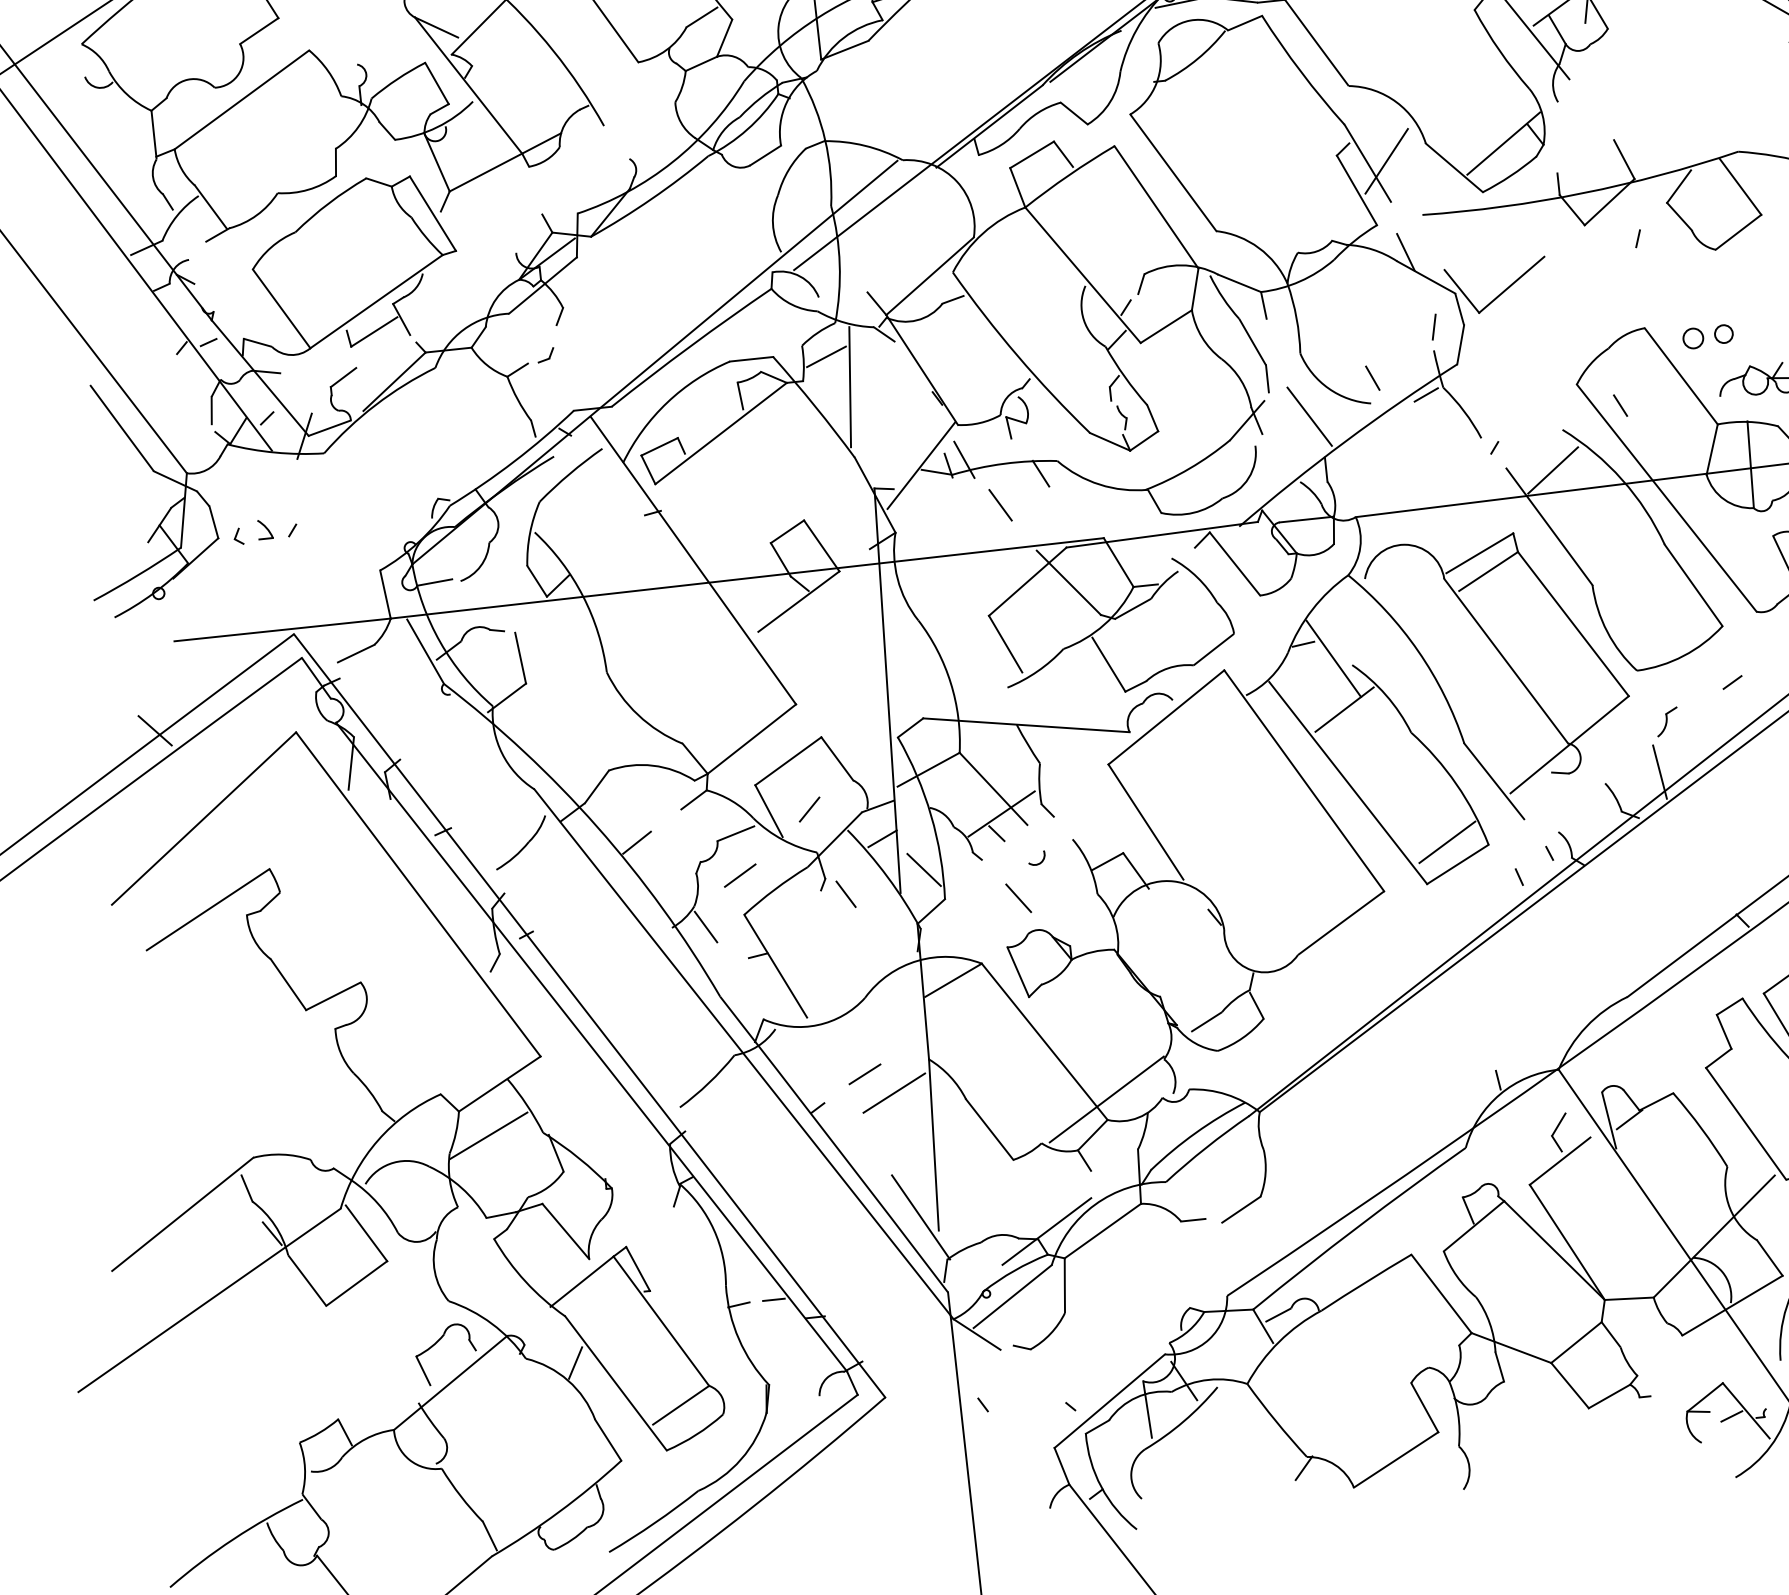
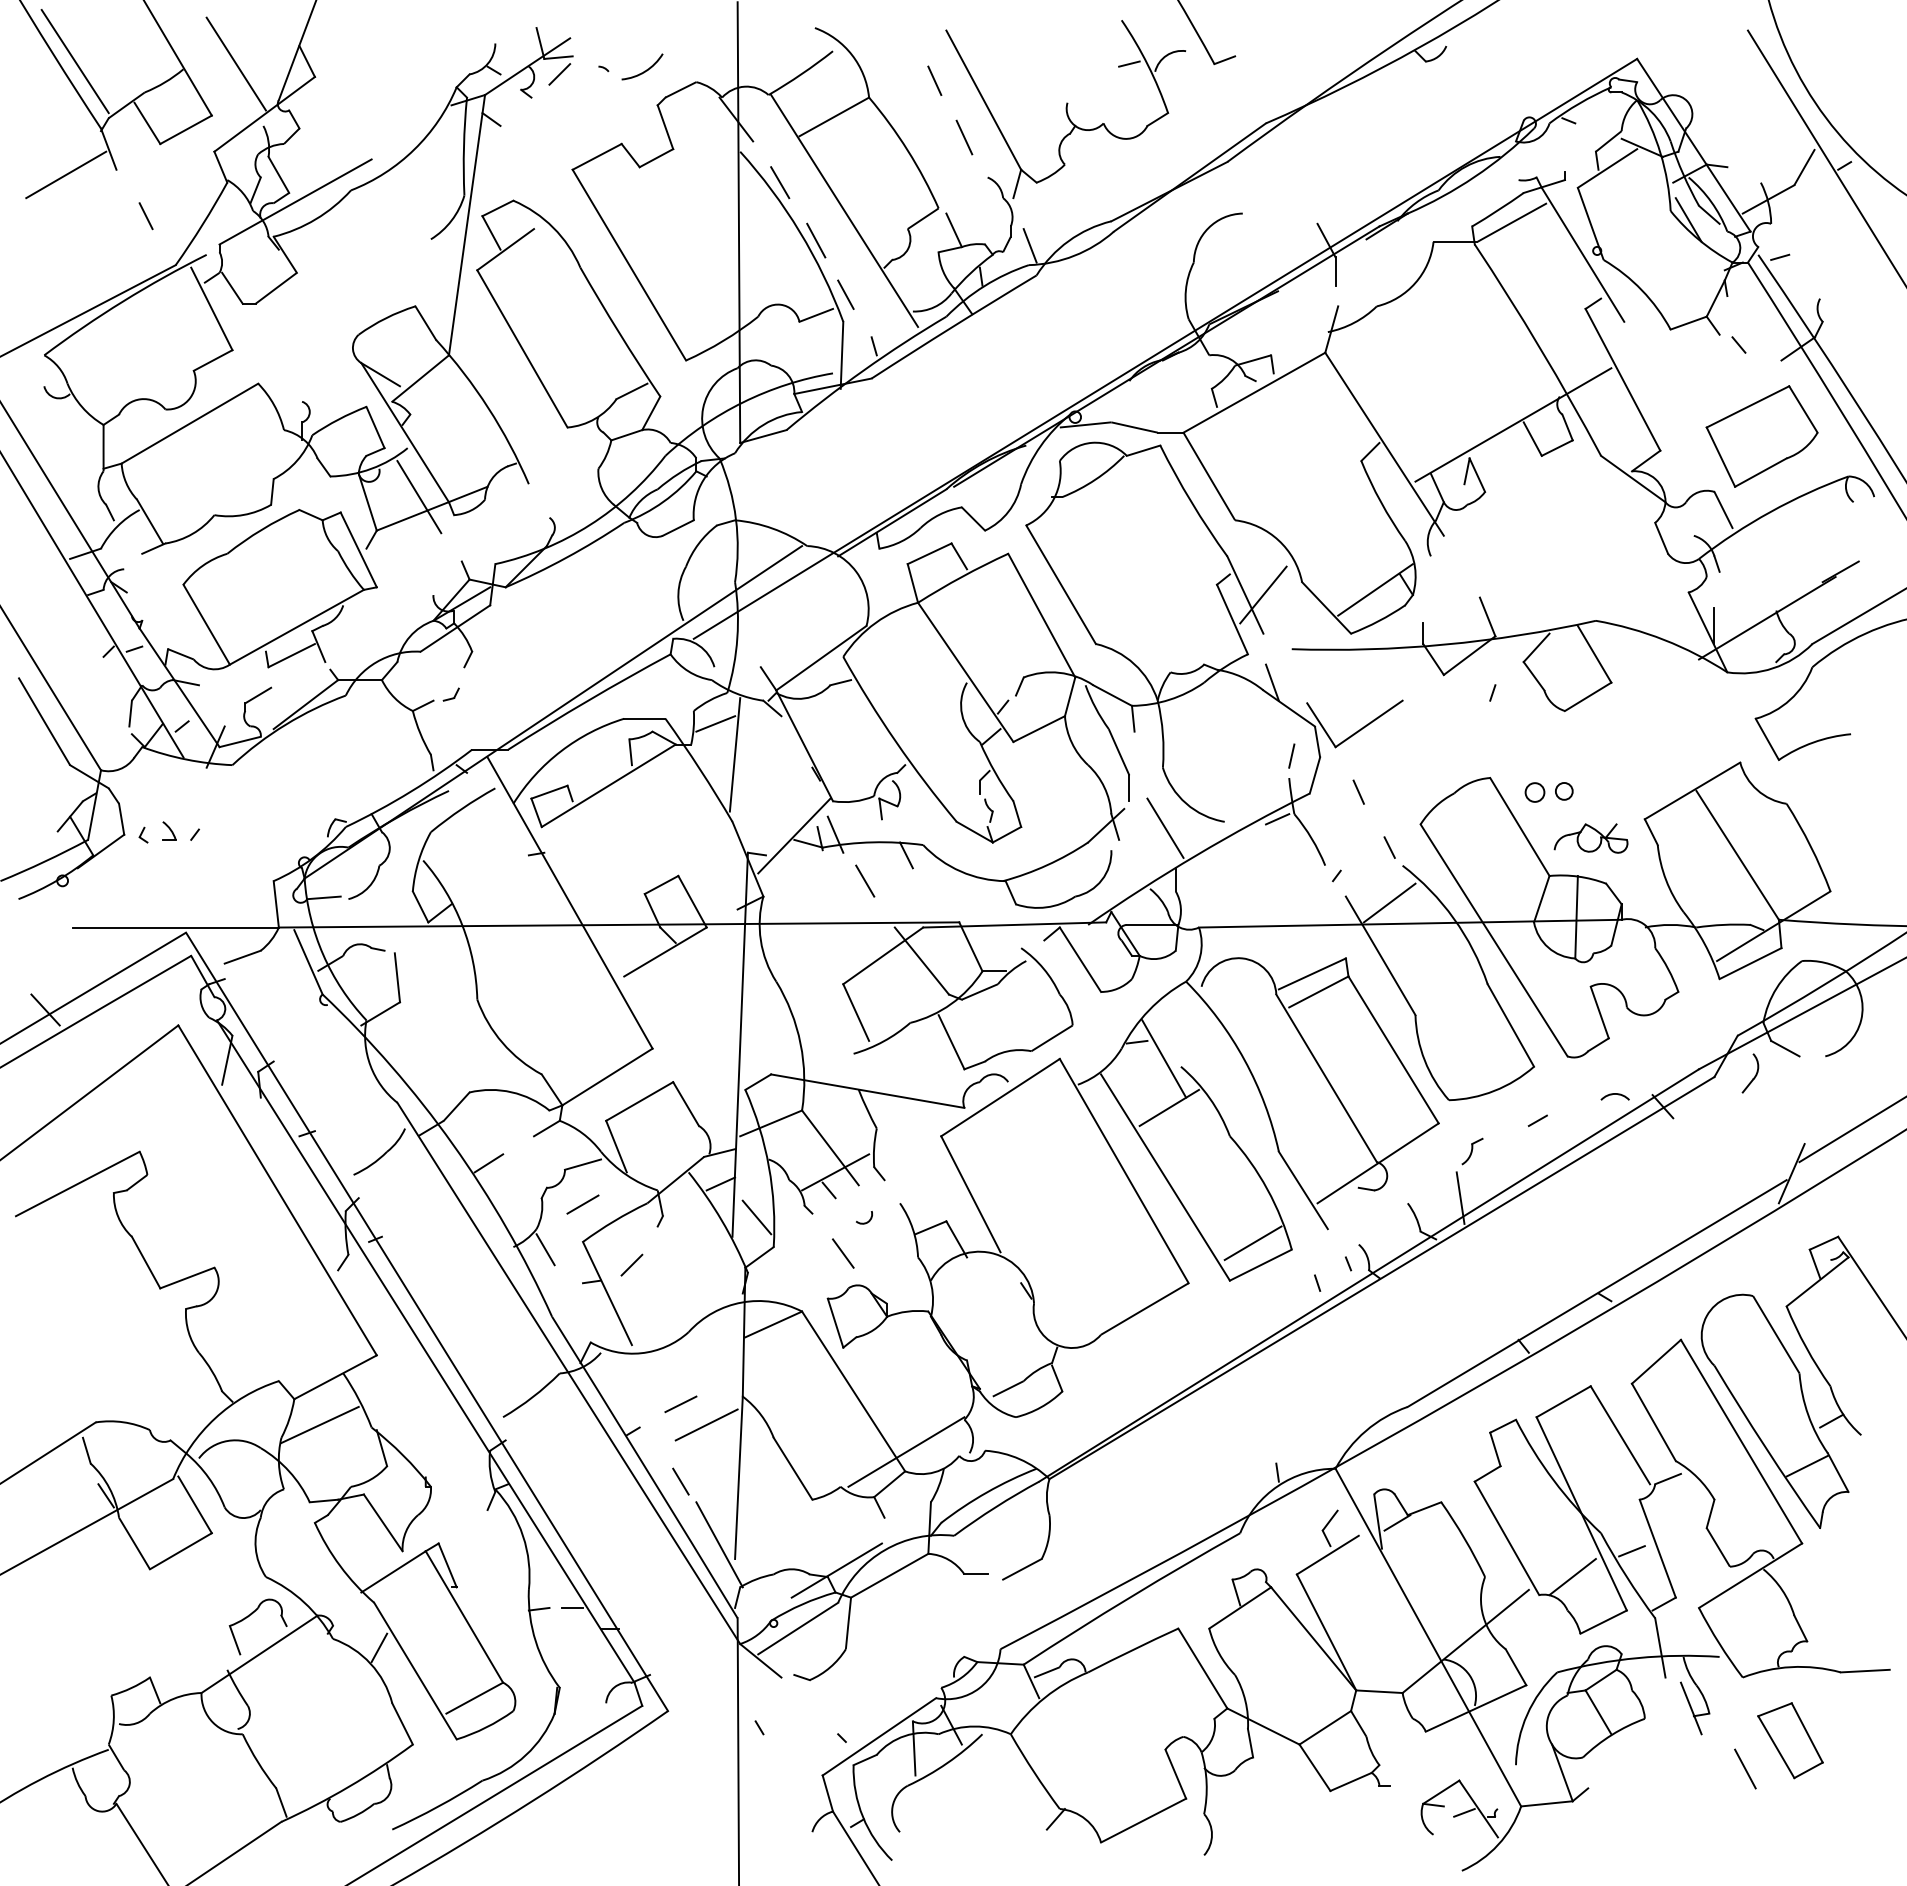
line: (490, 152) -> (419, 497), added
line: (1372, 377) -> (1358, 791), moved
line: (1620, 405) -> (1389, 847), moved
line: (809, 808) -> (631, 1264), moved
line: (845, 894) -> (680, 1481), moved

